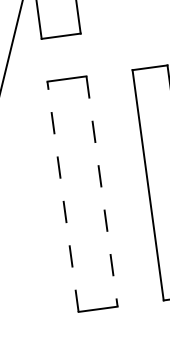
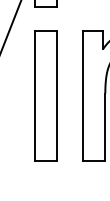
line: (102, 192) -> (57, 96), dashed -> solid
line: (63, 197) -> (35, 96), dashed -> solid

